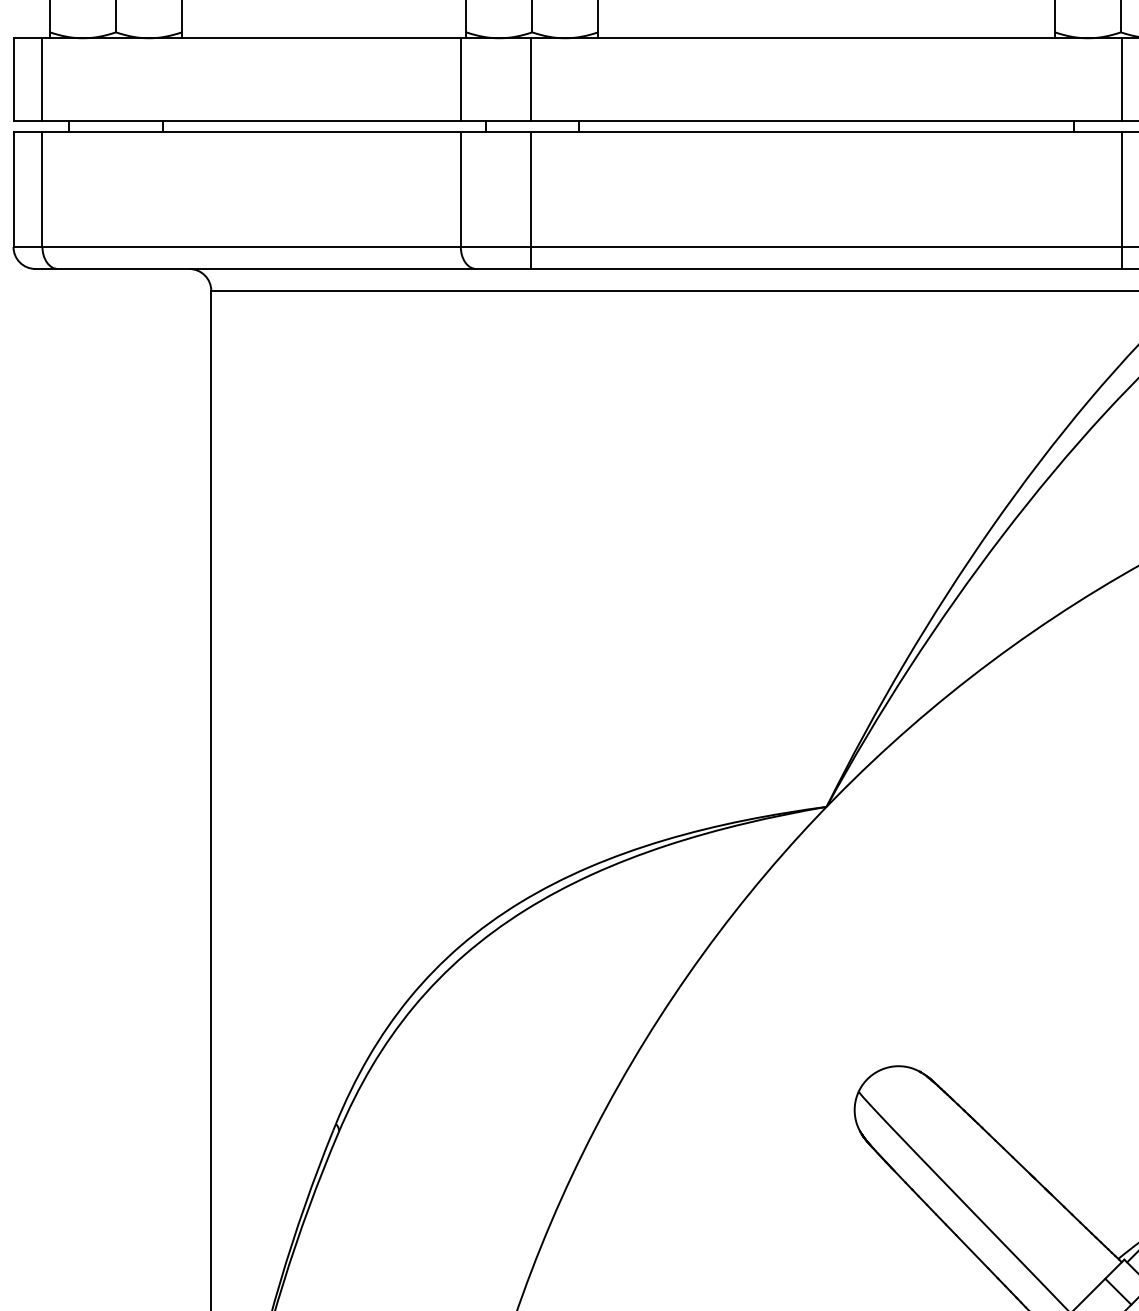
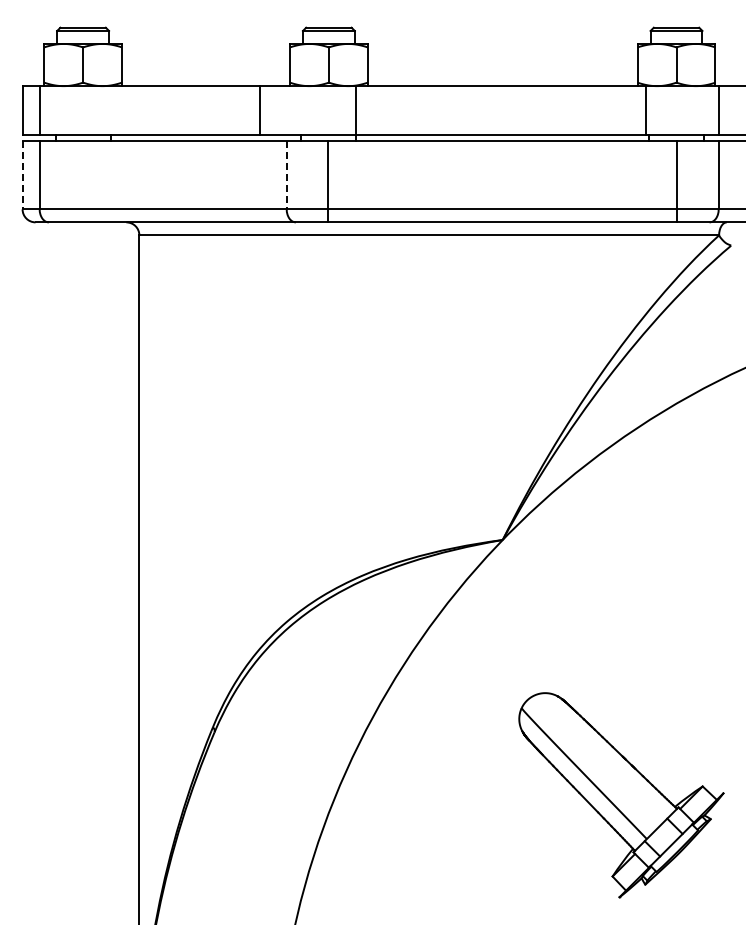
line: (460, 79) -> (259, 110), moved
line: (531, 79) -> (356, 110), moved
line: (1122, 79) -> (646, 110), moved
line: (13, 189) -> (22, 175), solid -> dashed
line: (460, 189) -> (286, 175), solid -> dashed

